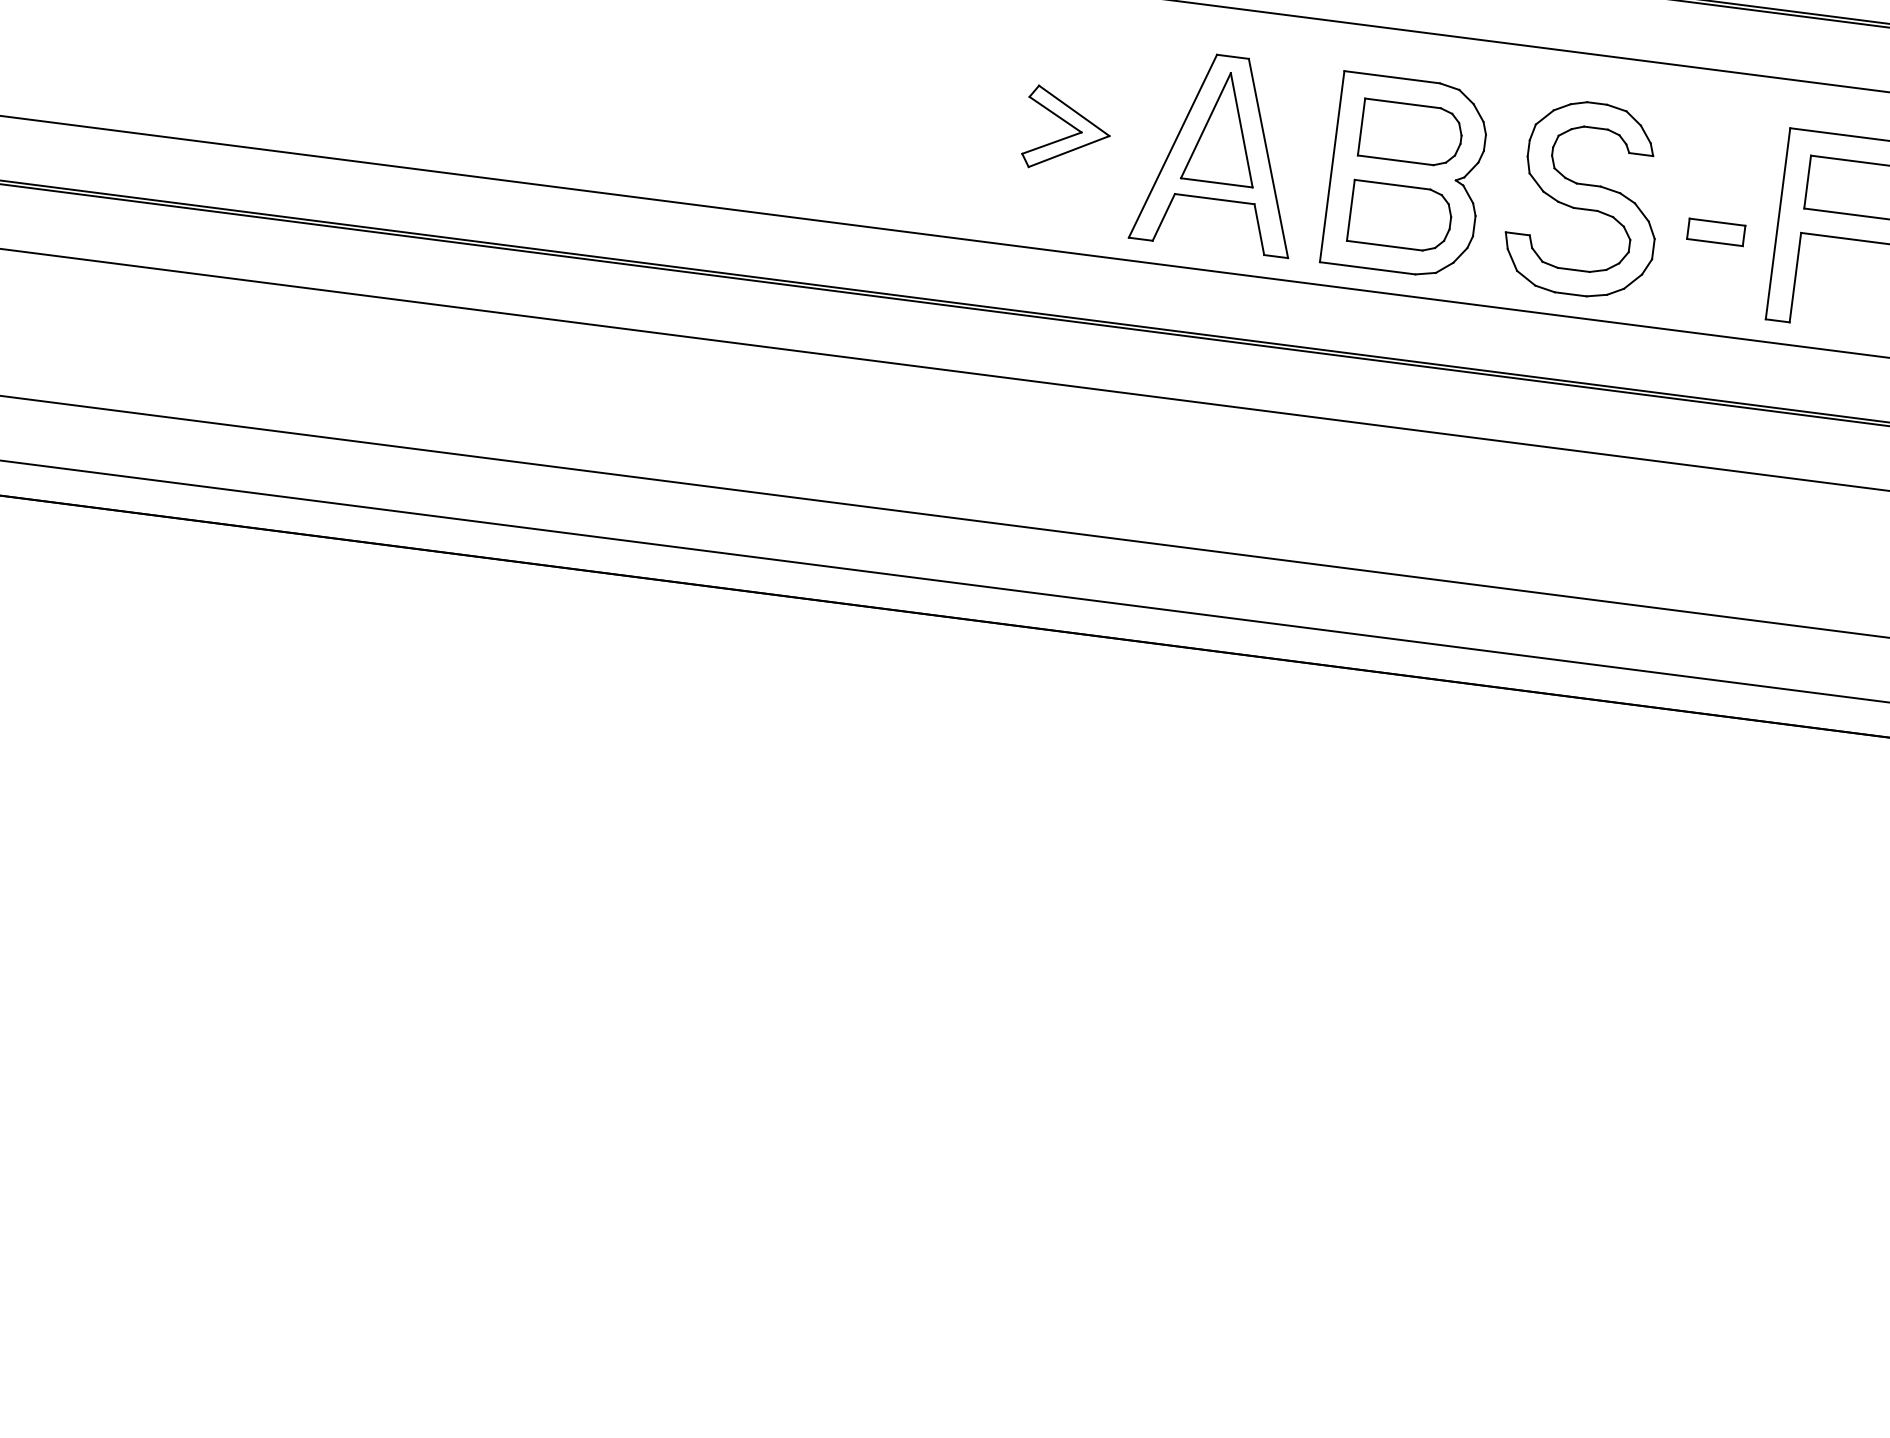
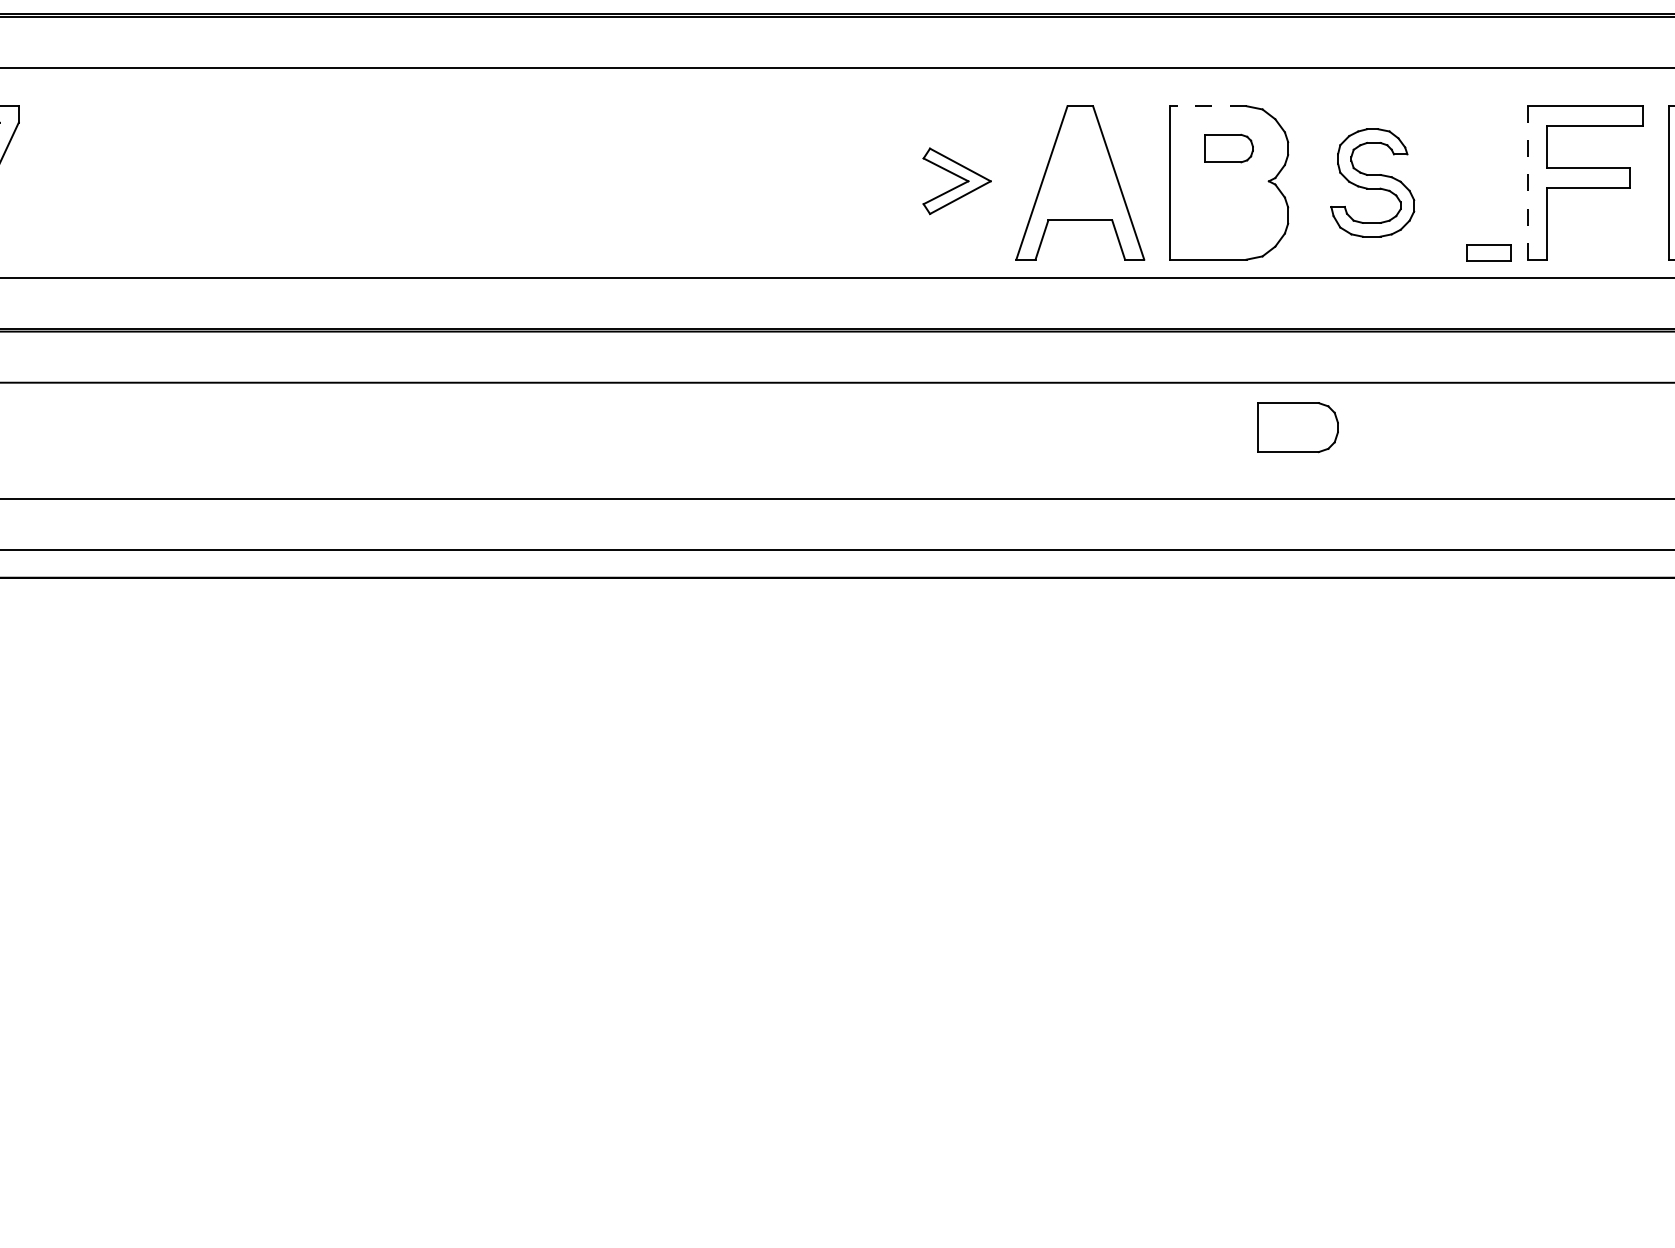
line: (1391, 77) -> (1207, 106), solid -> dashed
part: (1224, 128) -> (1080, 163), removed
part: (1410, 133) -> (1228, 148), size x0.6
part: (1584, 198) -> (1372, 182), size x0.7
part: (1400, 216) -> (1297, 427), moved
line: (1777, 223) -> (1527, 182), solid -> dashed
part: (1715, 231) -> (1488, 252), moved

